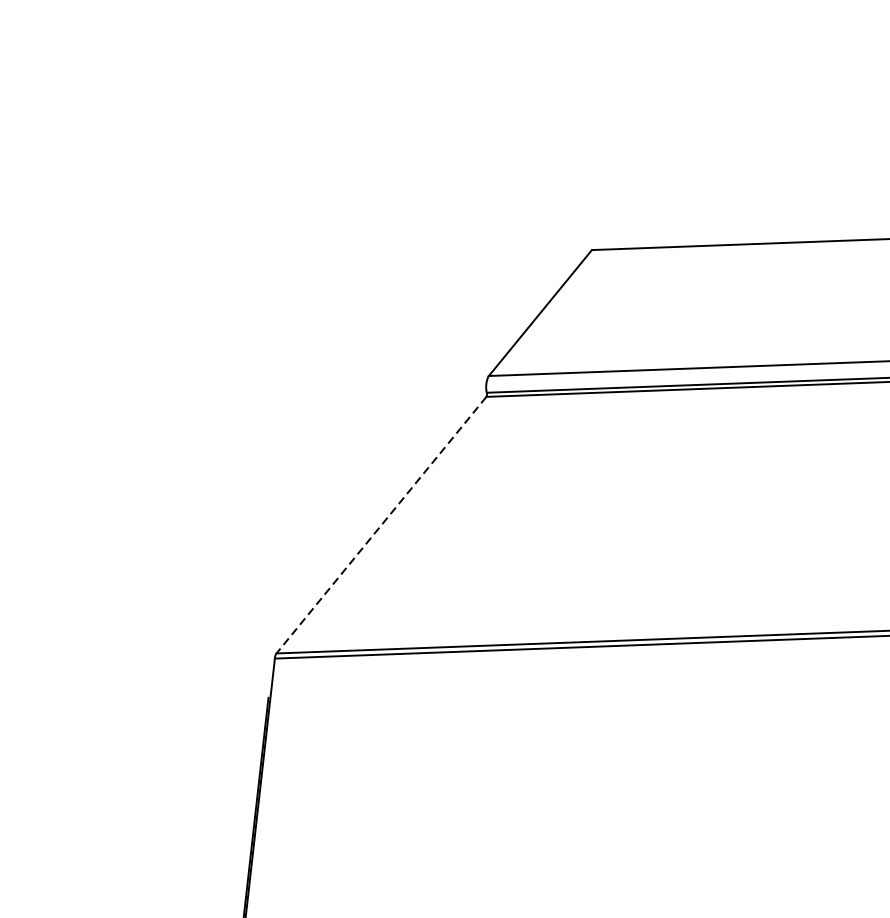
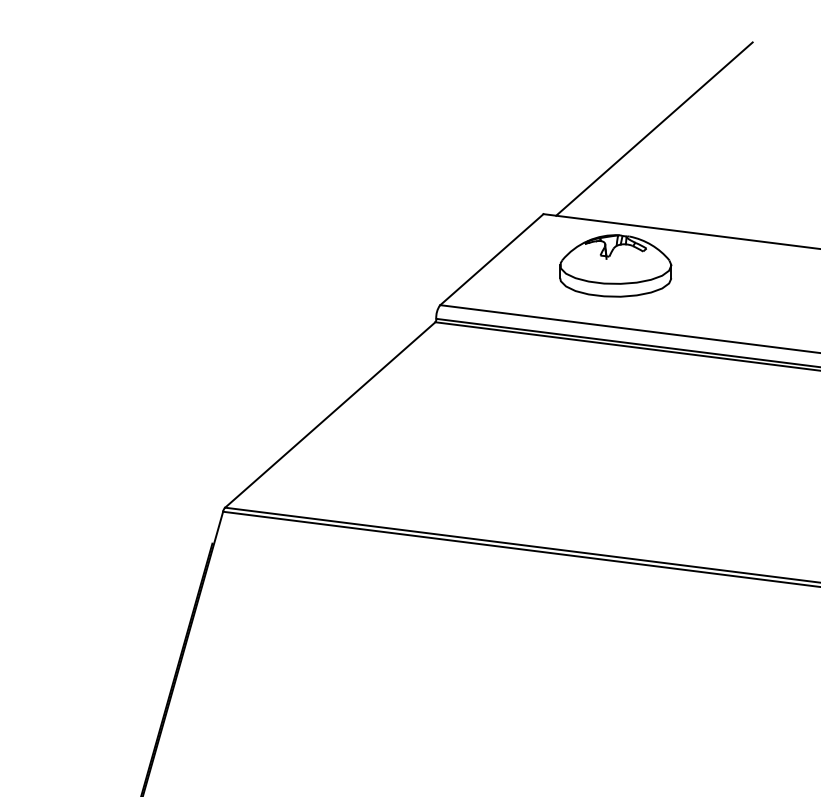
line: (705, 128) -> (654, 128), added
part: (685, 296) -> (615, 265), added
line: (380, 525) -> (329, 415), dashed -> solid

